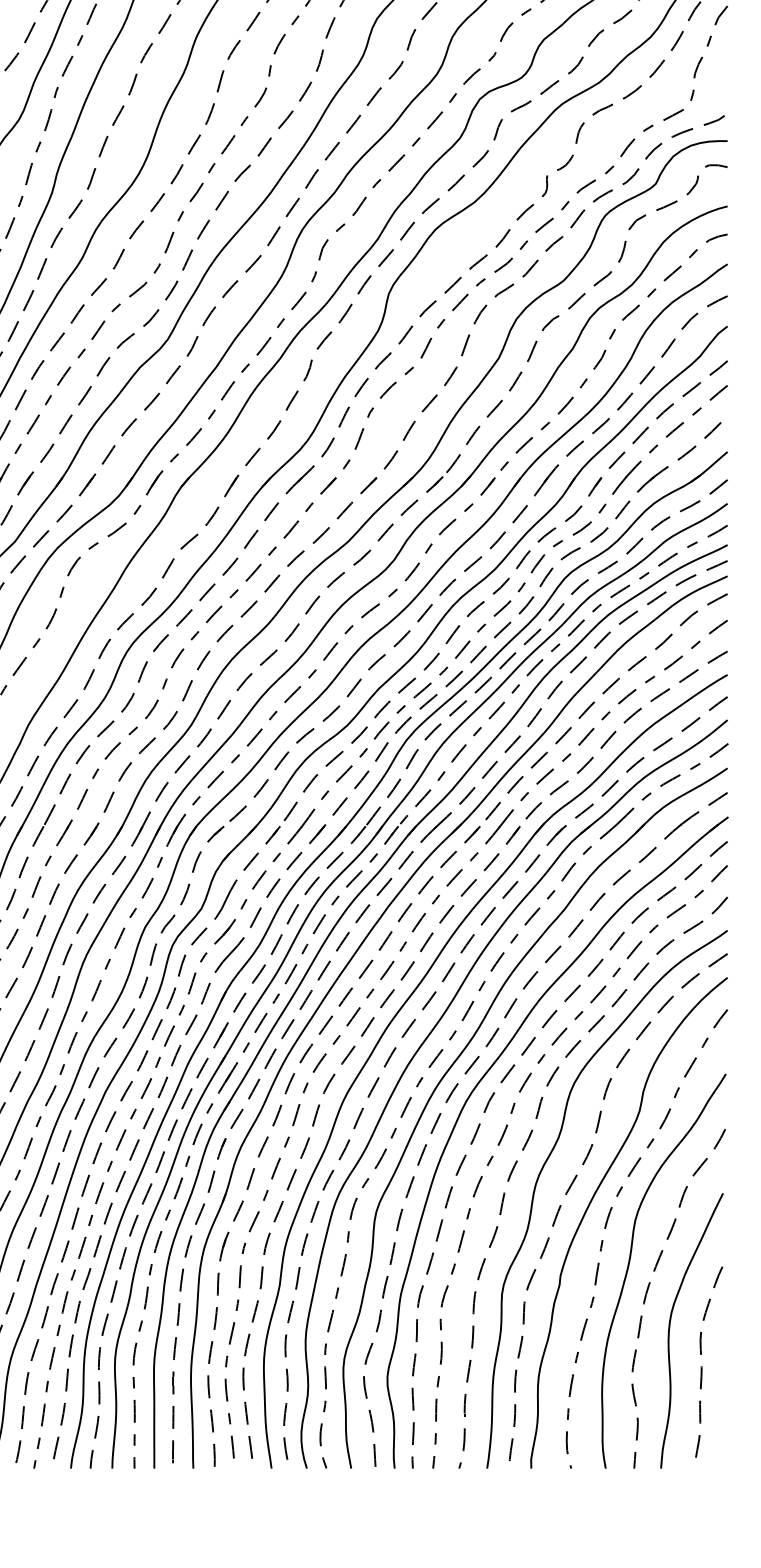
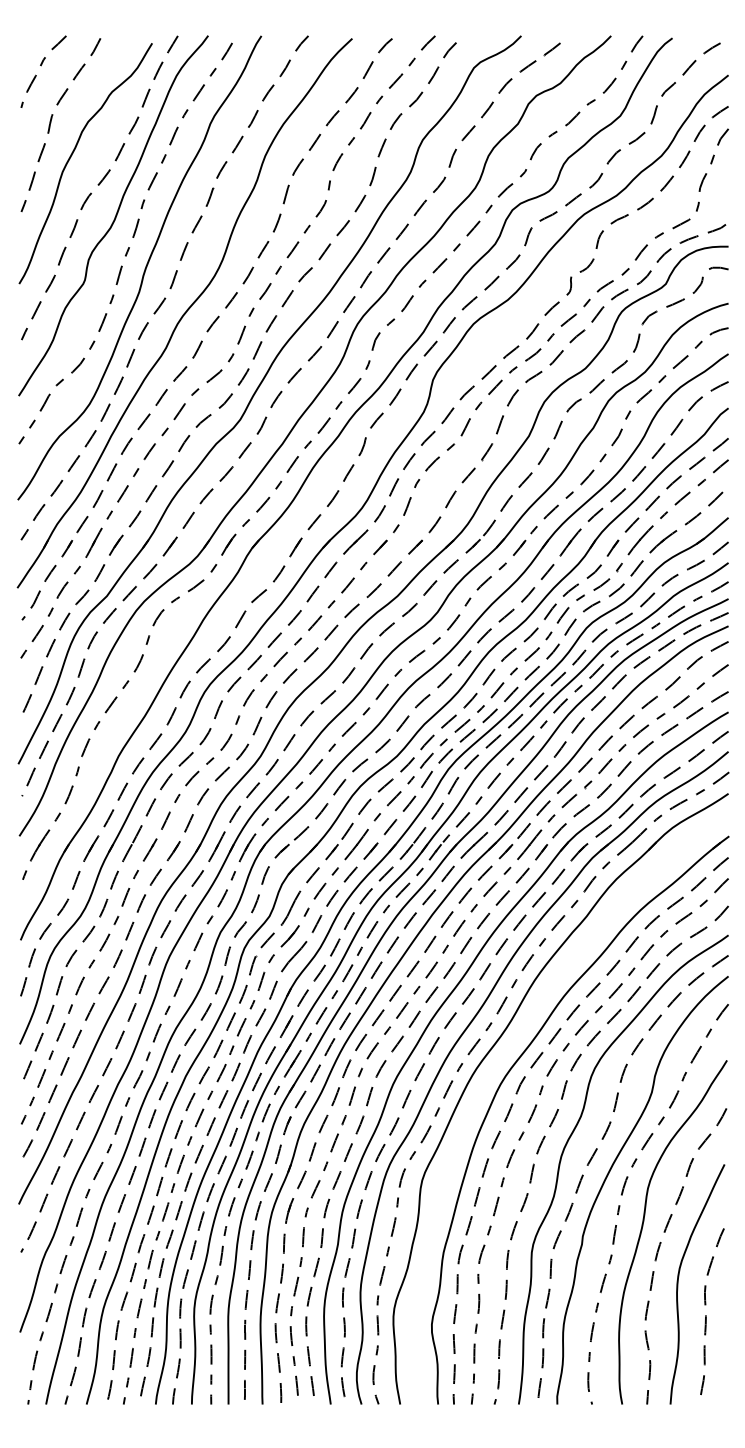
part: (469, 1070) -> (503, 1057), removed

